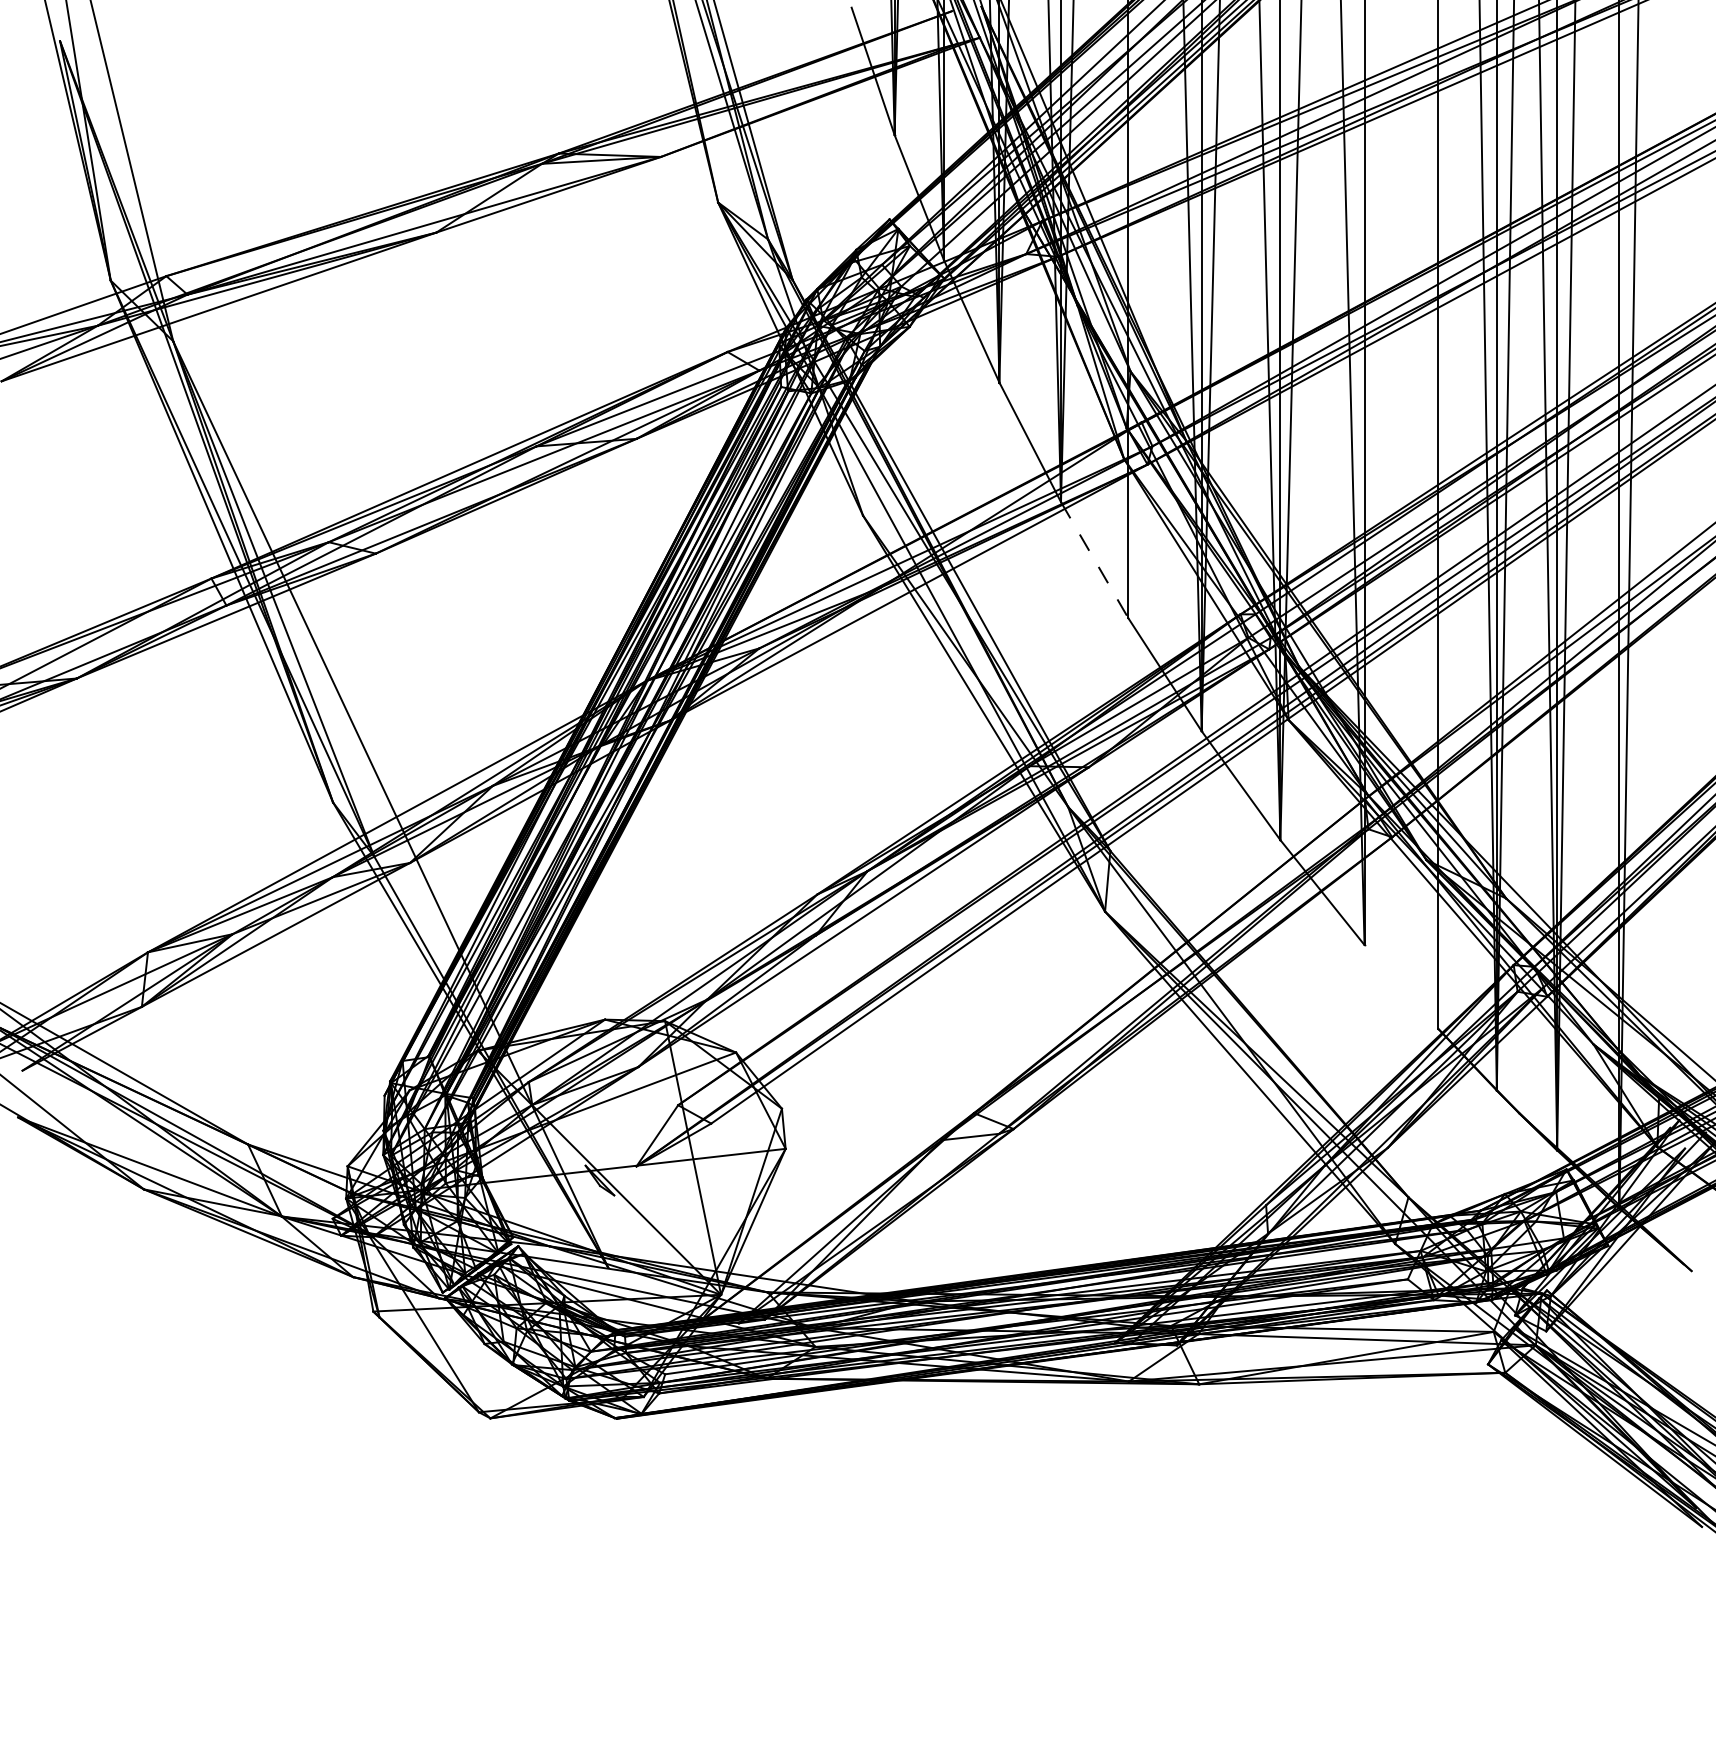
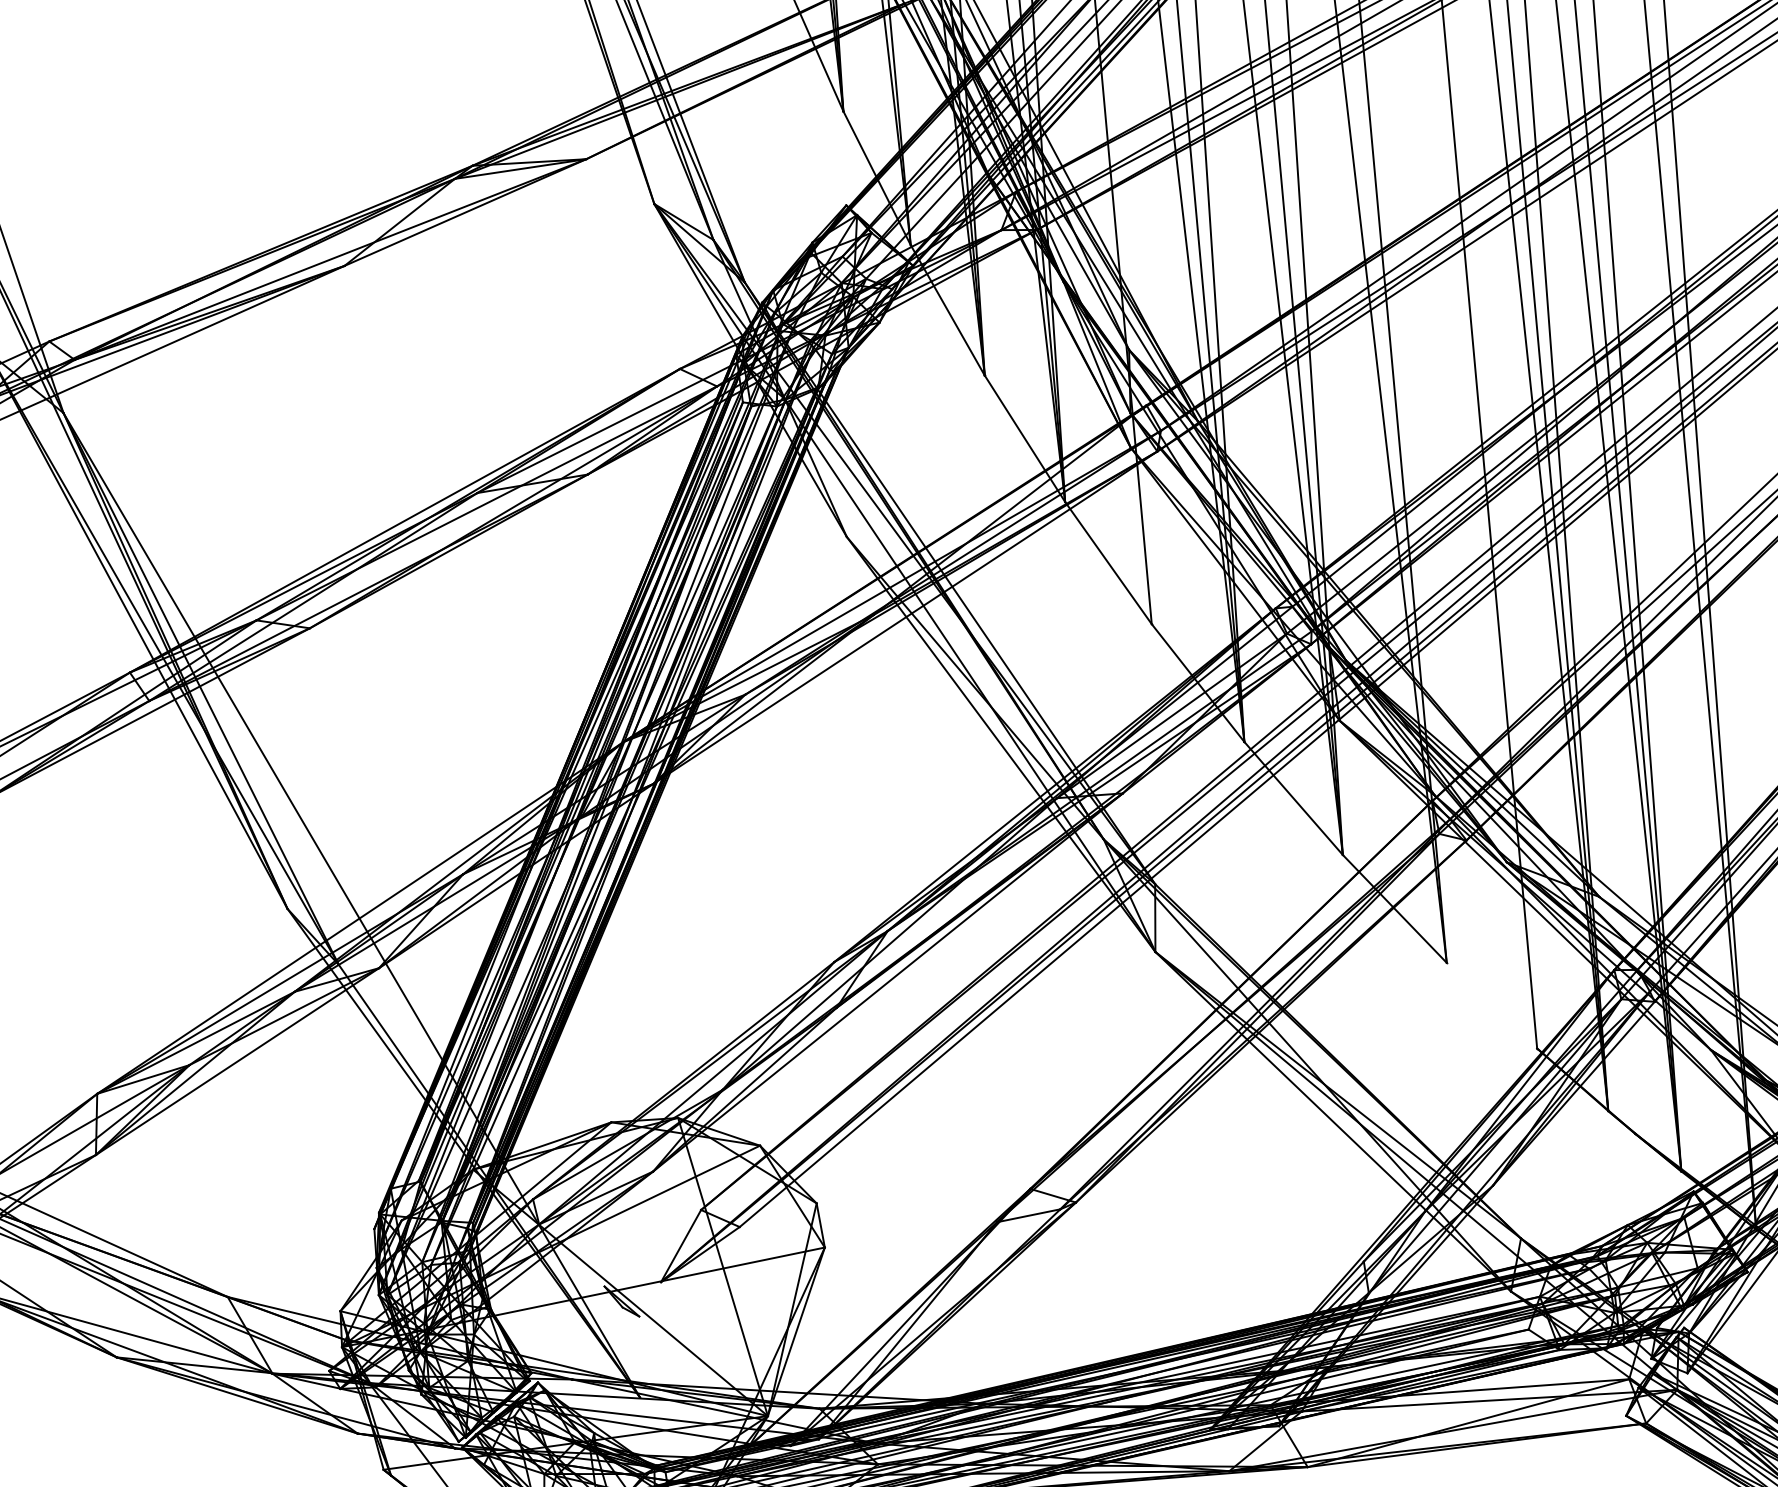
line: (1095, 560) -> (1109, 563), dashed -> solid

